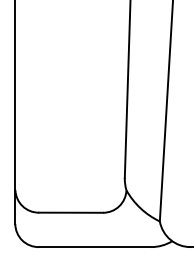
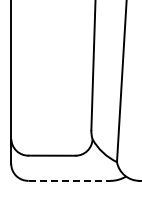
line: (96, 246) -> (70, 180), solid -> dashed

